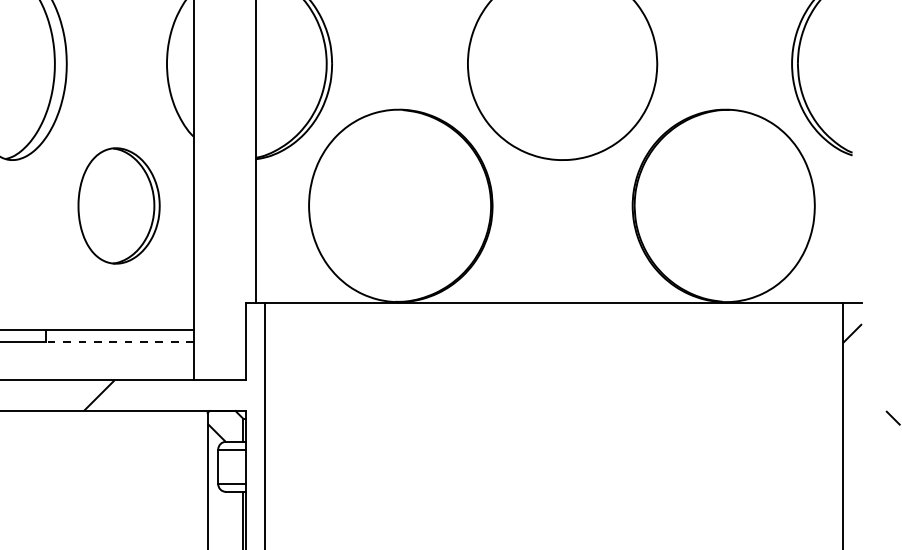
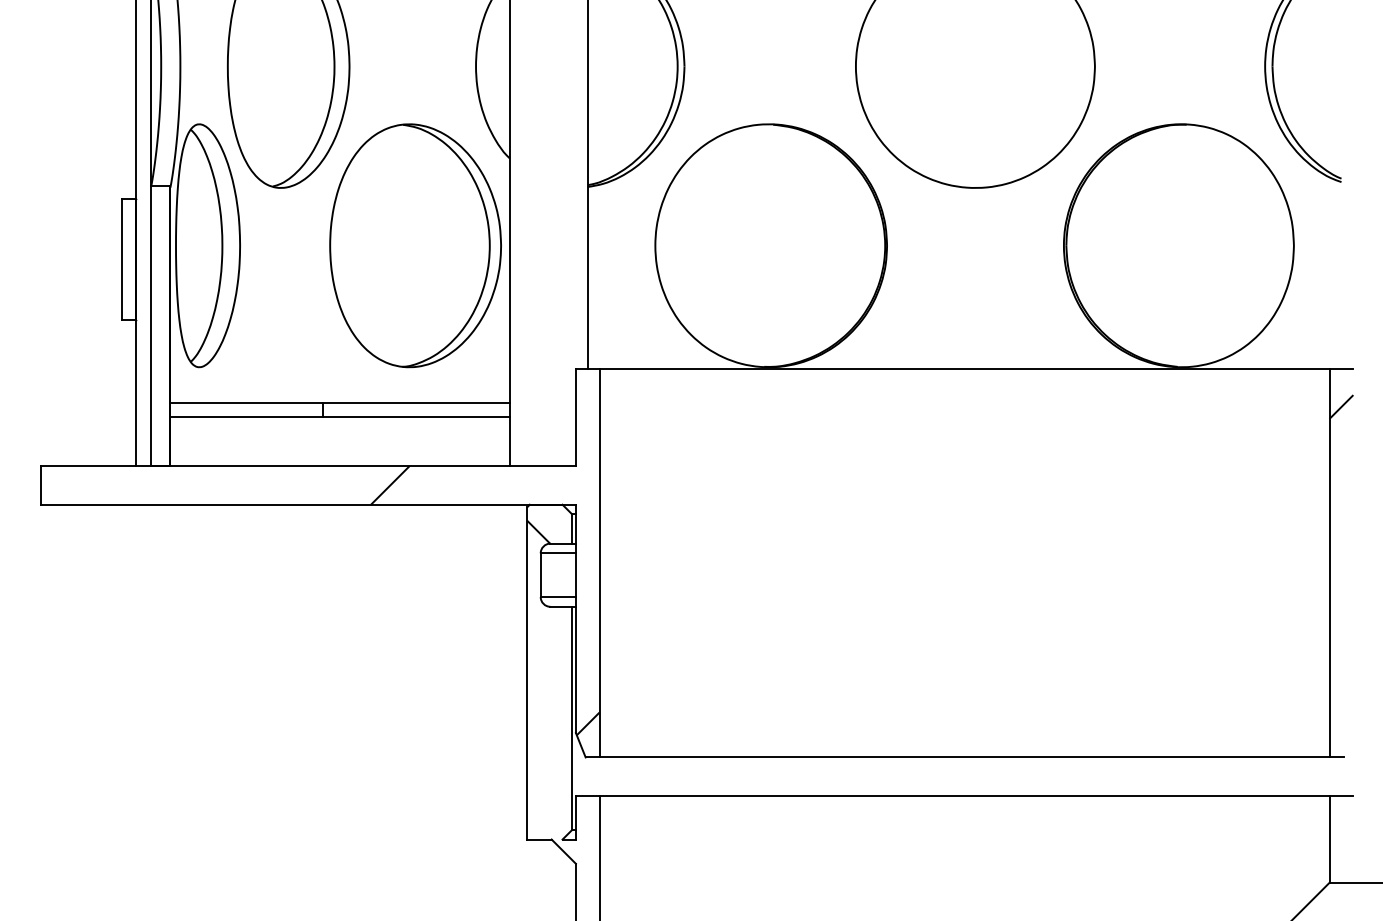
part: (119, 205) -> (415, 245), size x1.67
line: (119, 341) -> (416, 417), dashed -> solid

